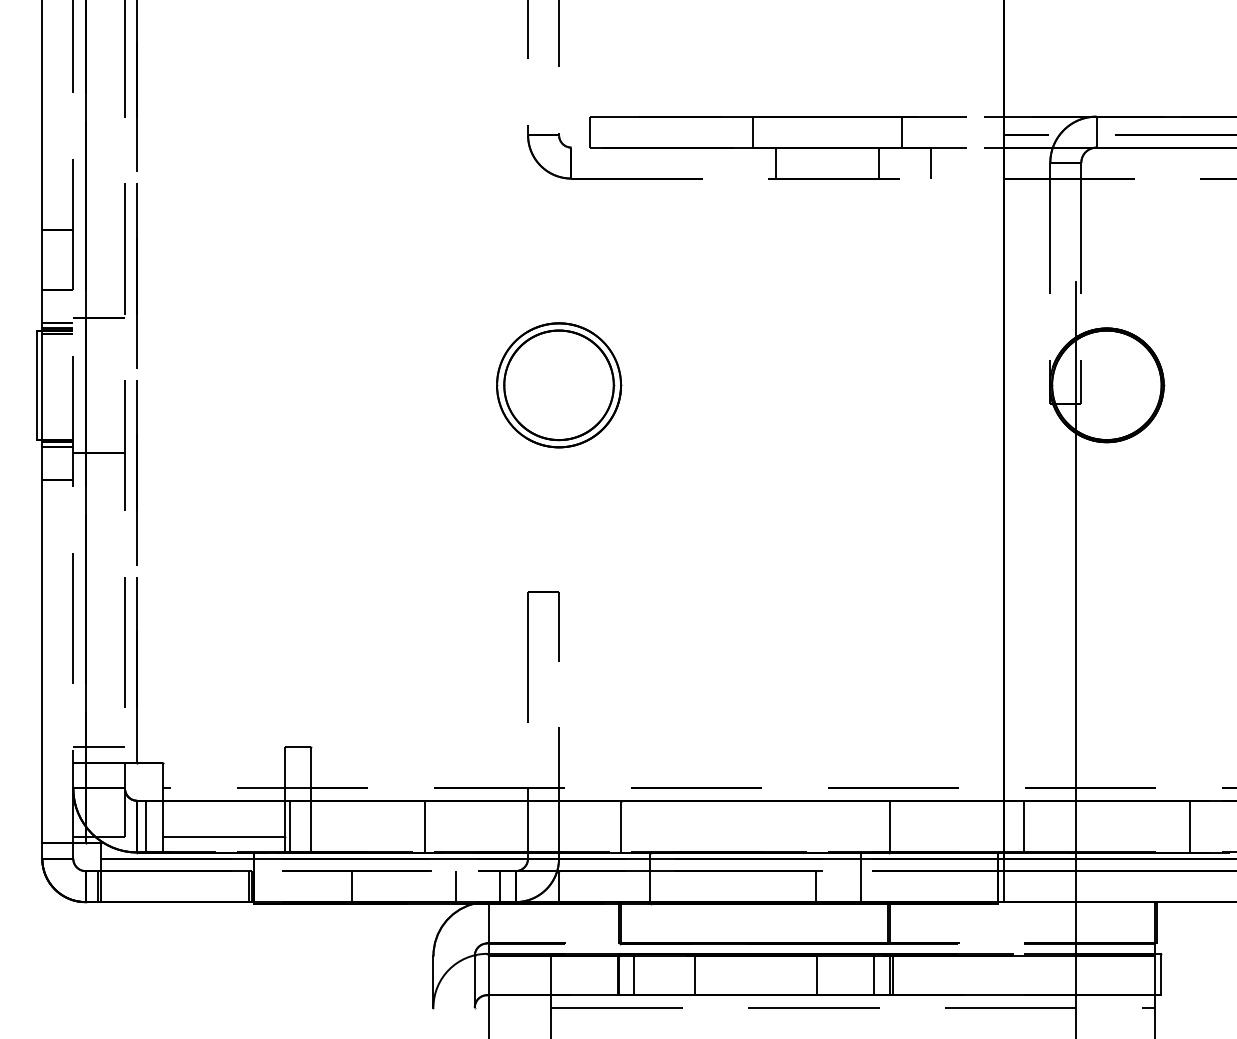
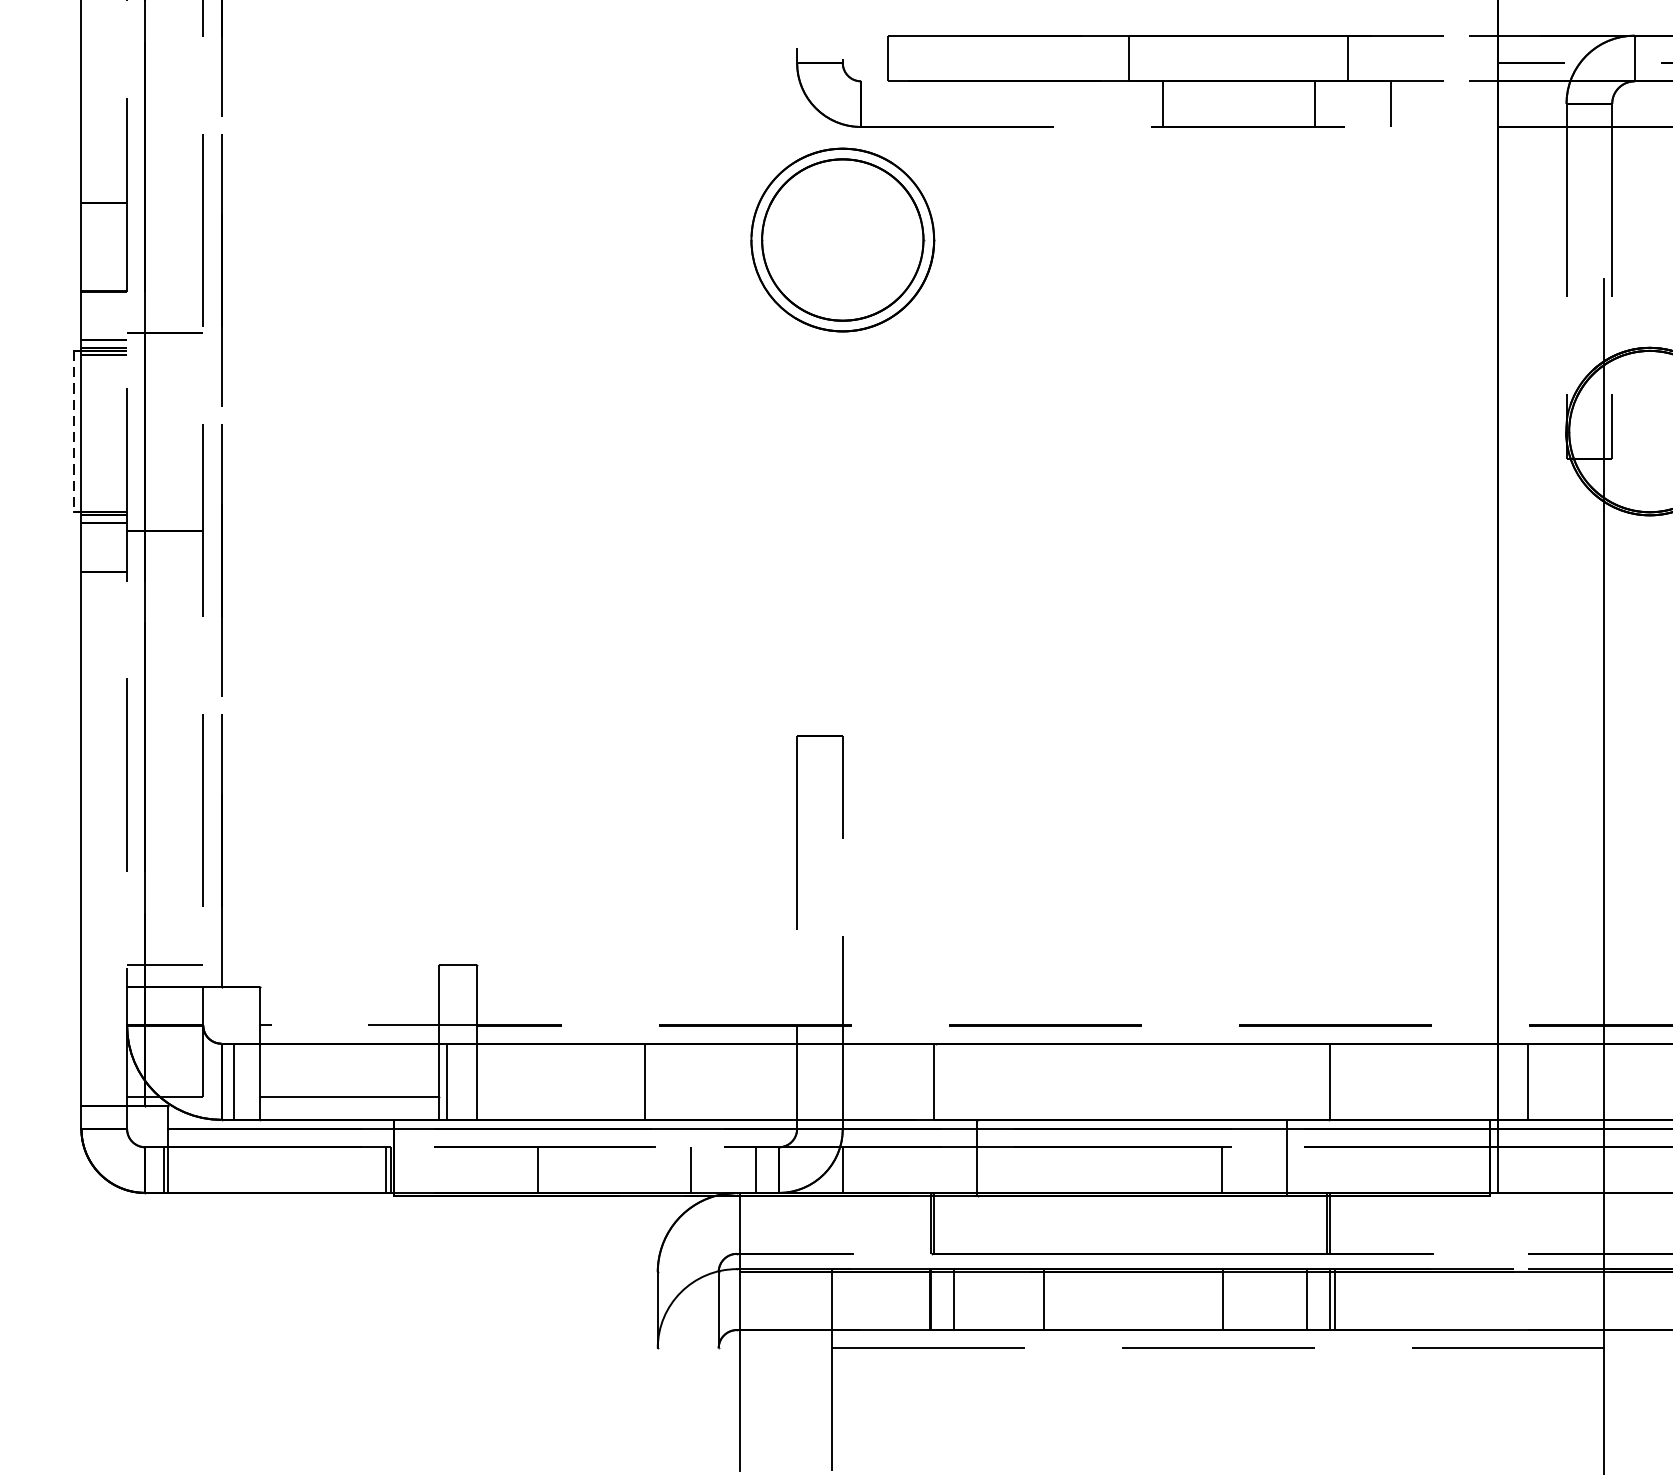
line: (37, 385) -> (74, 431), solid -> dashed
part: (559, 385) -> (843, 240), moved

